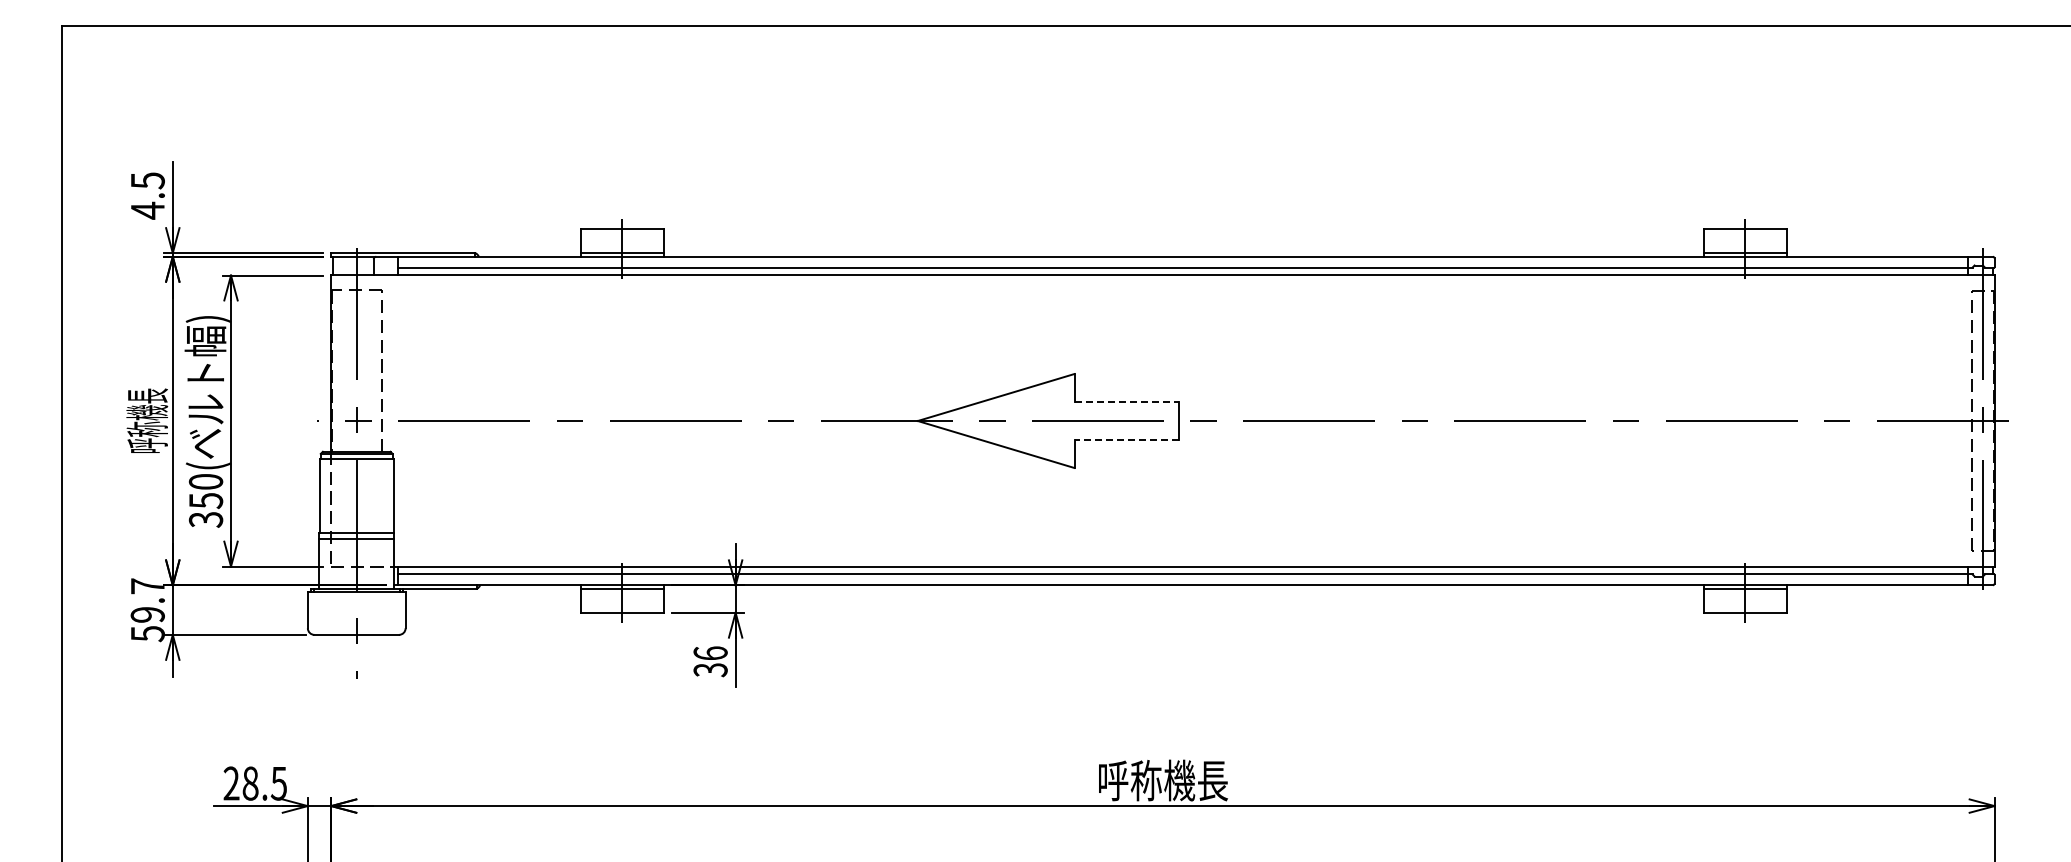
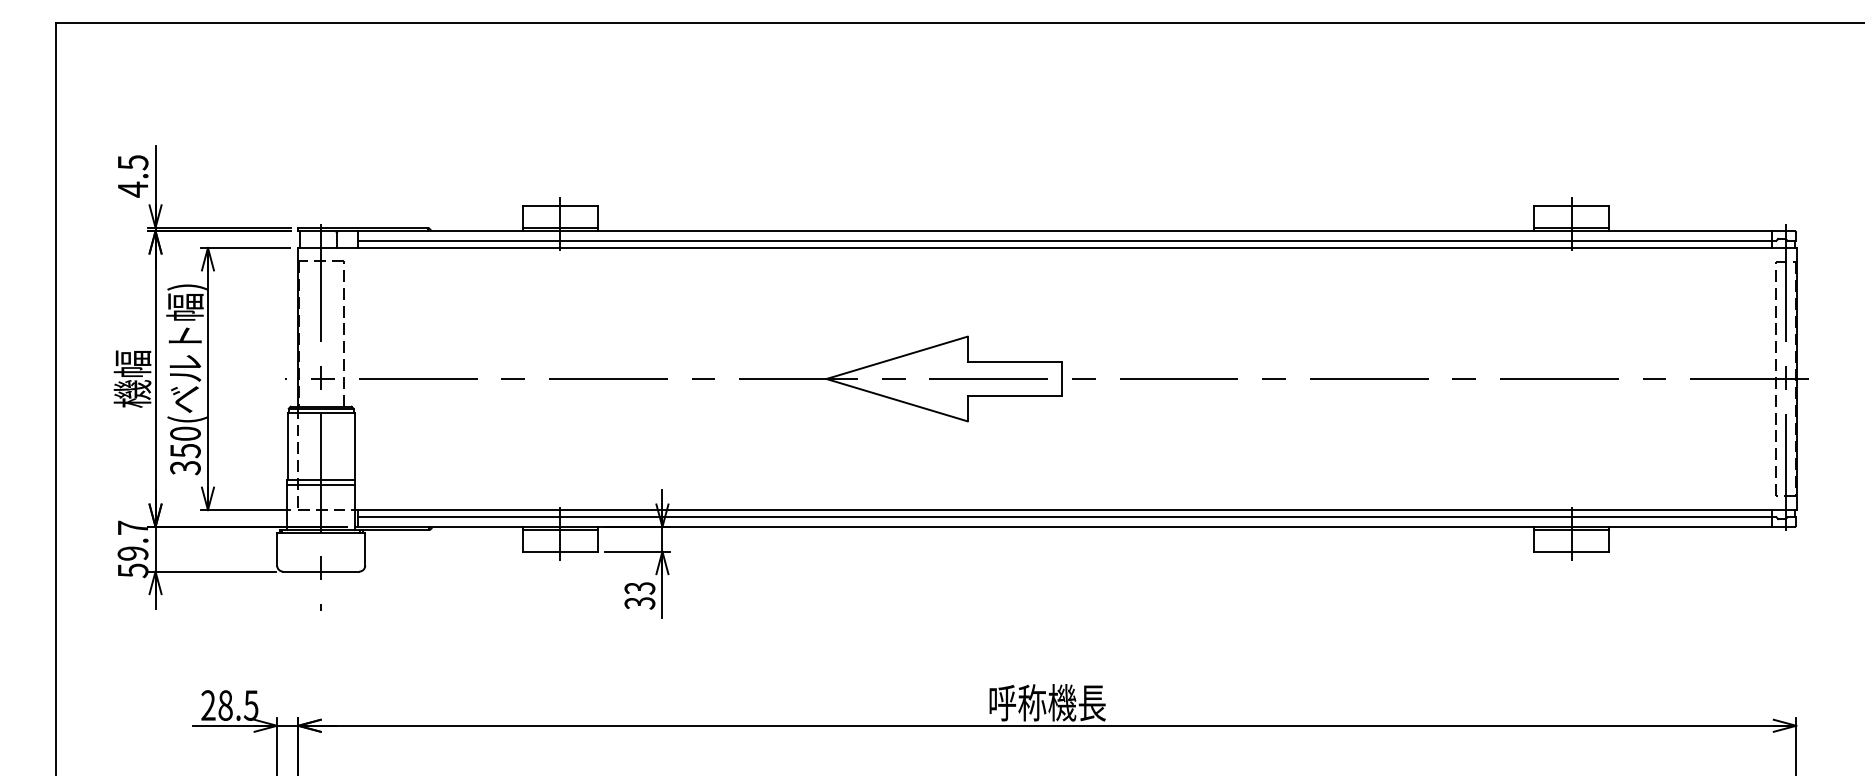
line: (1127, 402) -> (1015, 362), dashed -> solid
text: (147, 420) -> (132, 378), 呼称機長 -> 機幅
line: (1126, 439) -> (1014, 395), dashed -> solid
text: (710, 653) -> (639, 588), 36 -> 33

